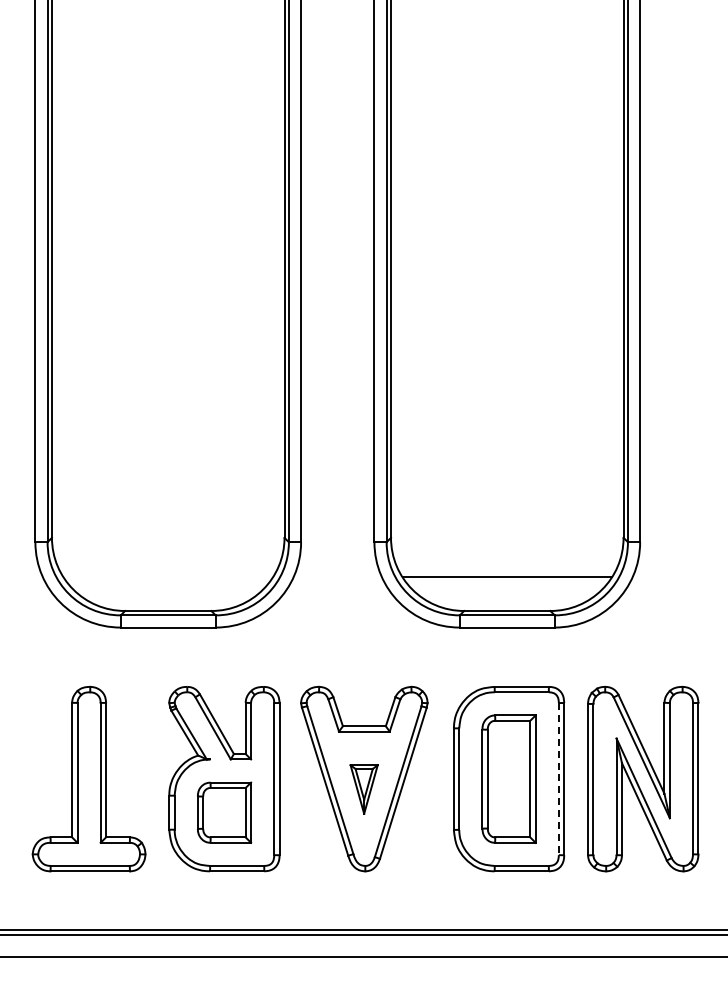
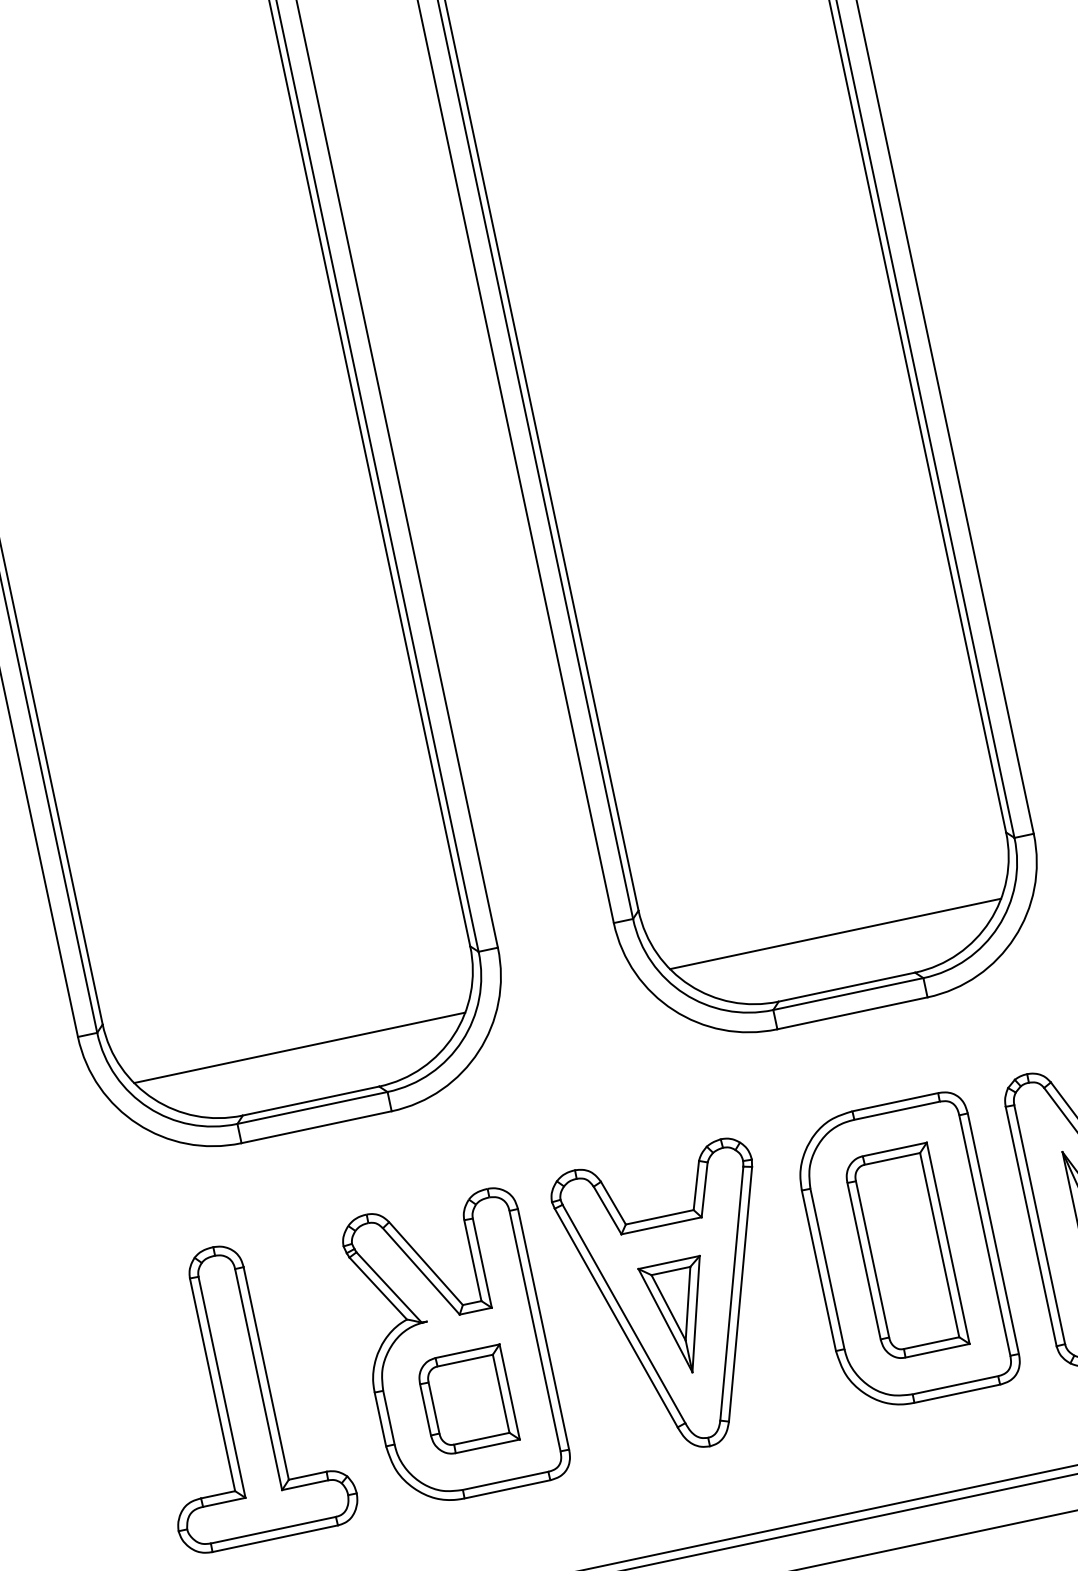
line: (168, 577) -> (300, 1048), added
line: (558, 779) -> (984, 1236), dashed -> solid
part: (363, 789) -> (679, 1317), size x1.43

